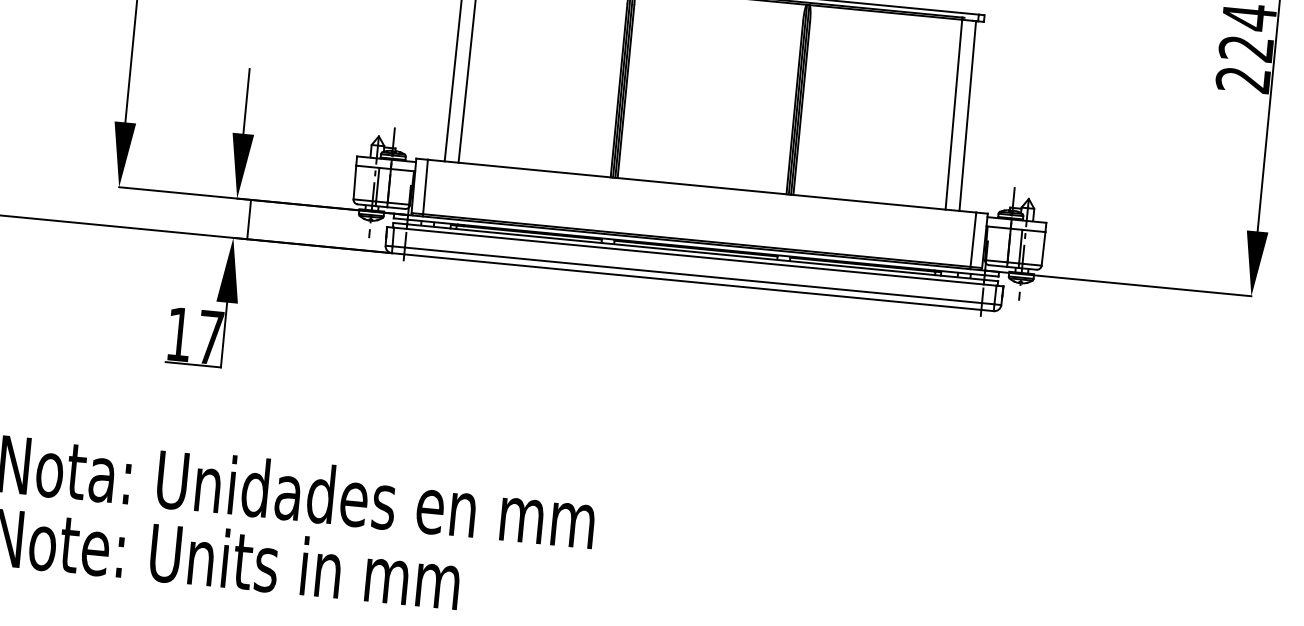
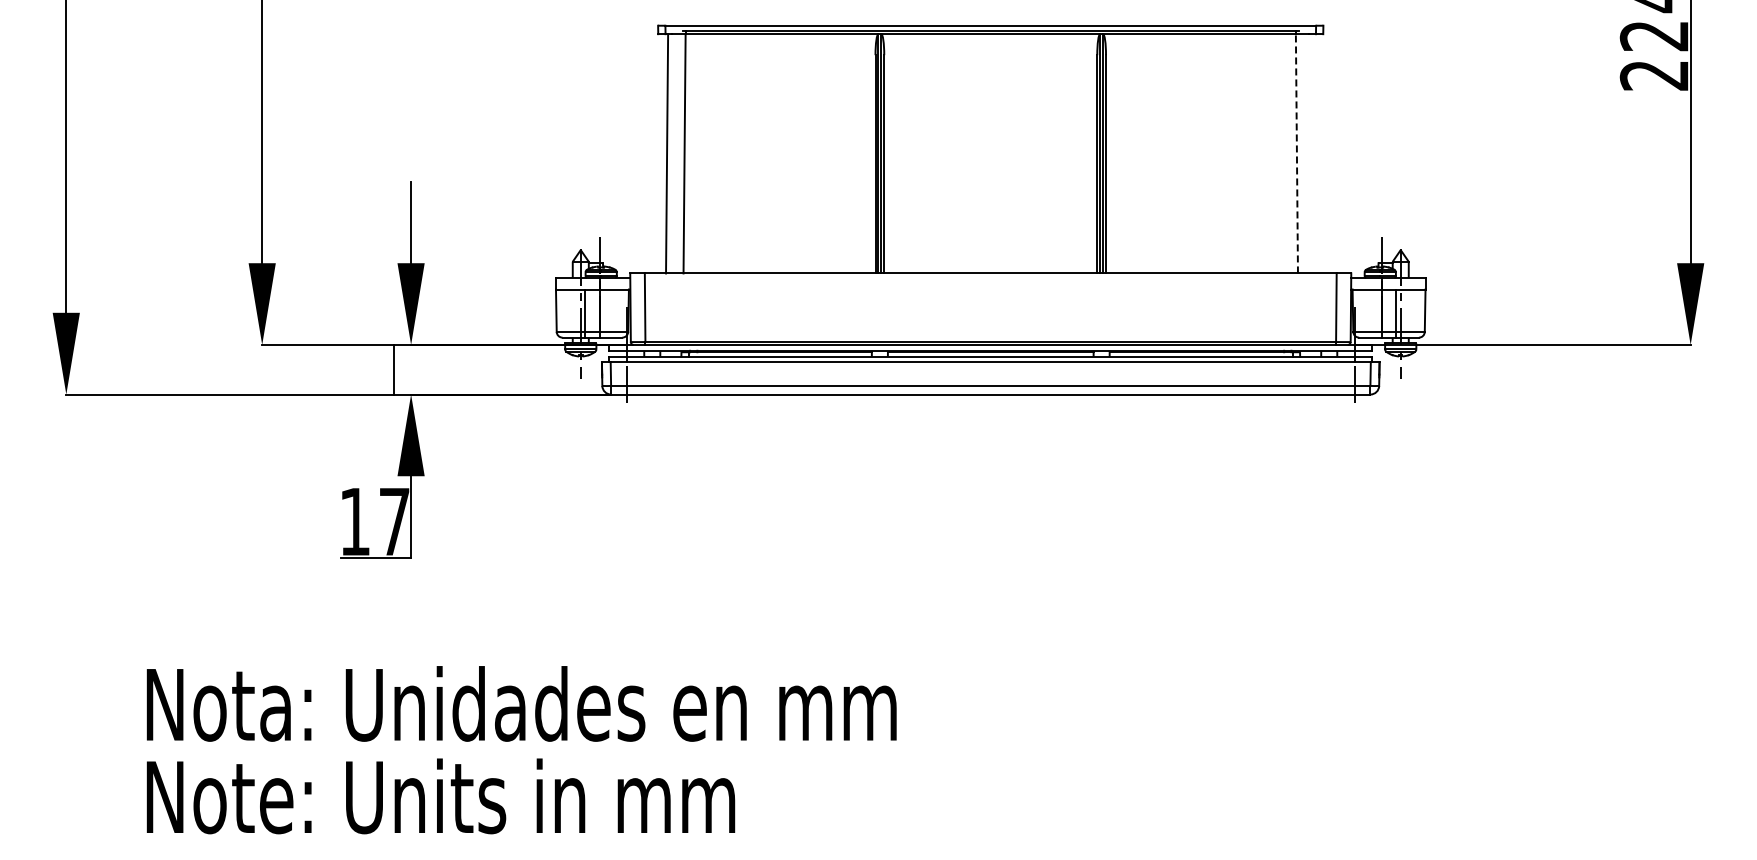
line: (953, 114) -> (1296, 153), solid -> dashed
line: (967, 115) -> (1314, 153), removed
line: (249, 219) -> (393, 369), moved

